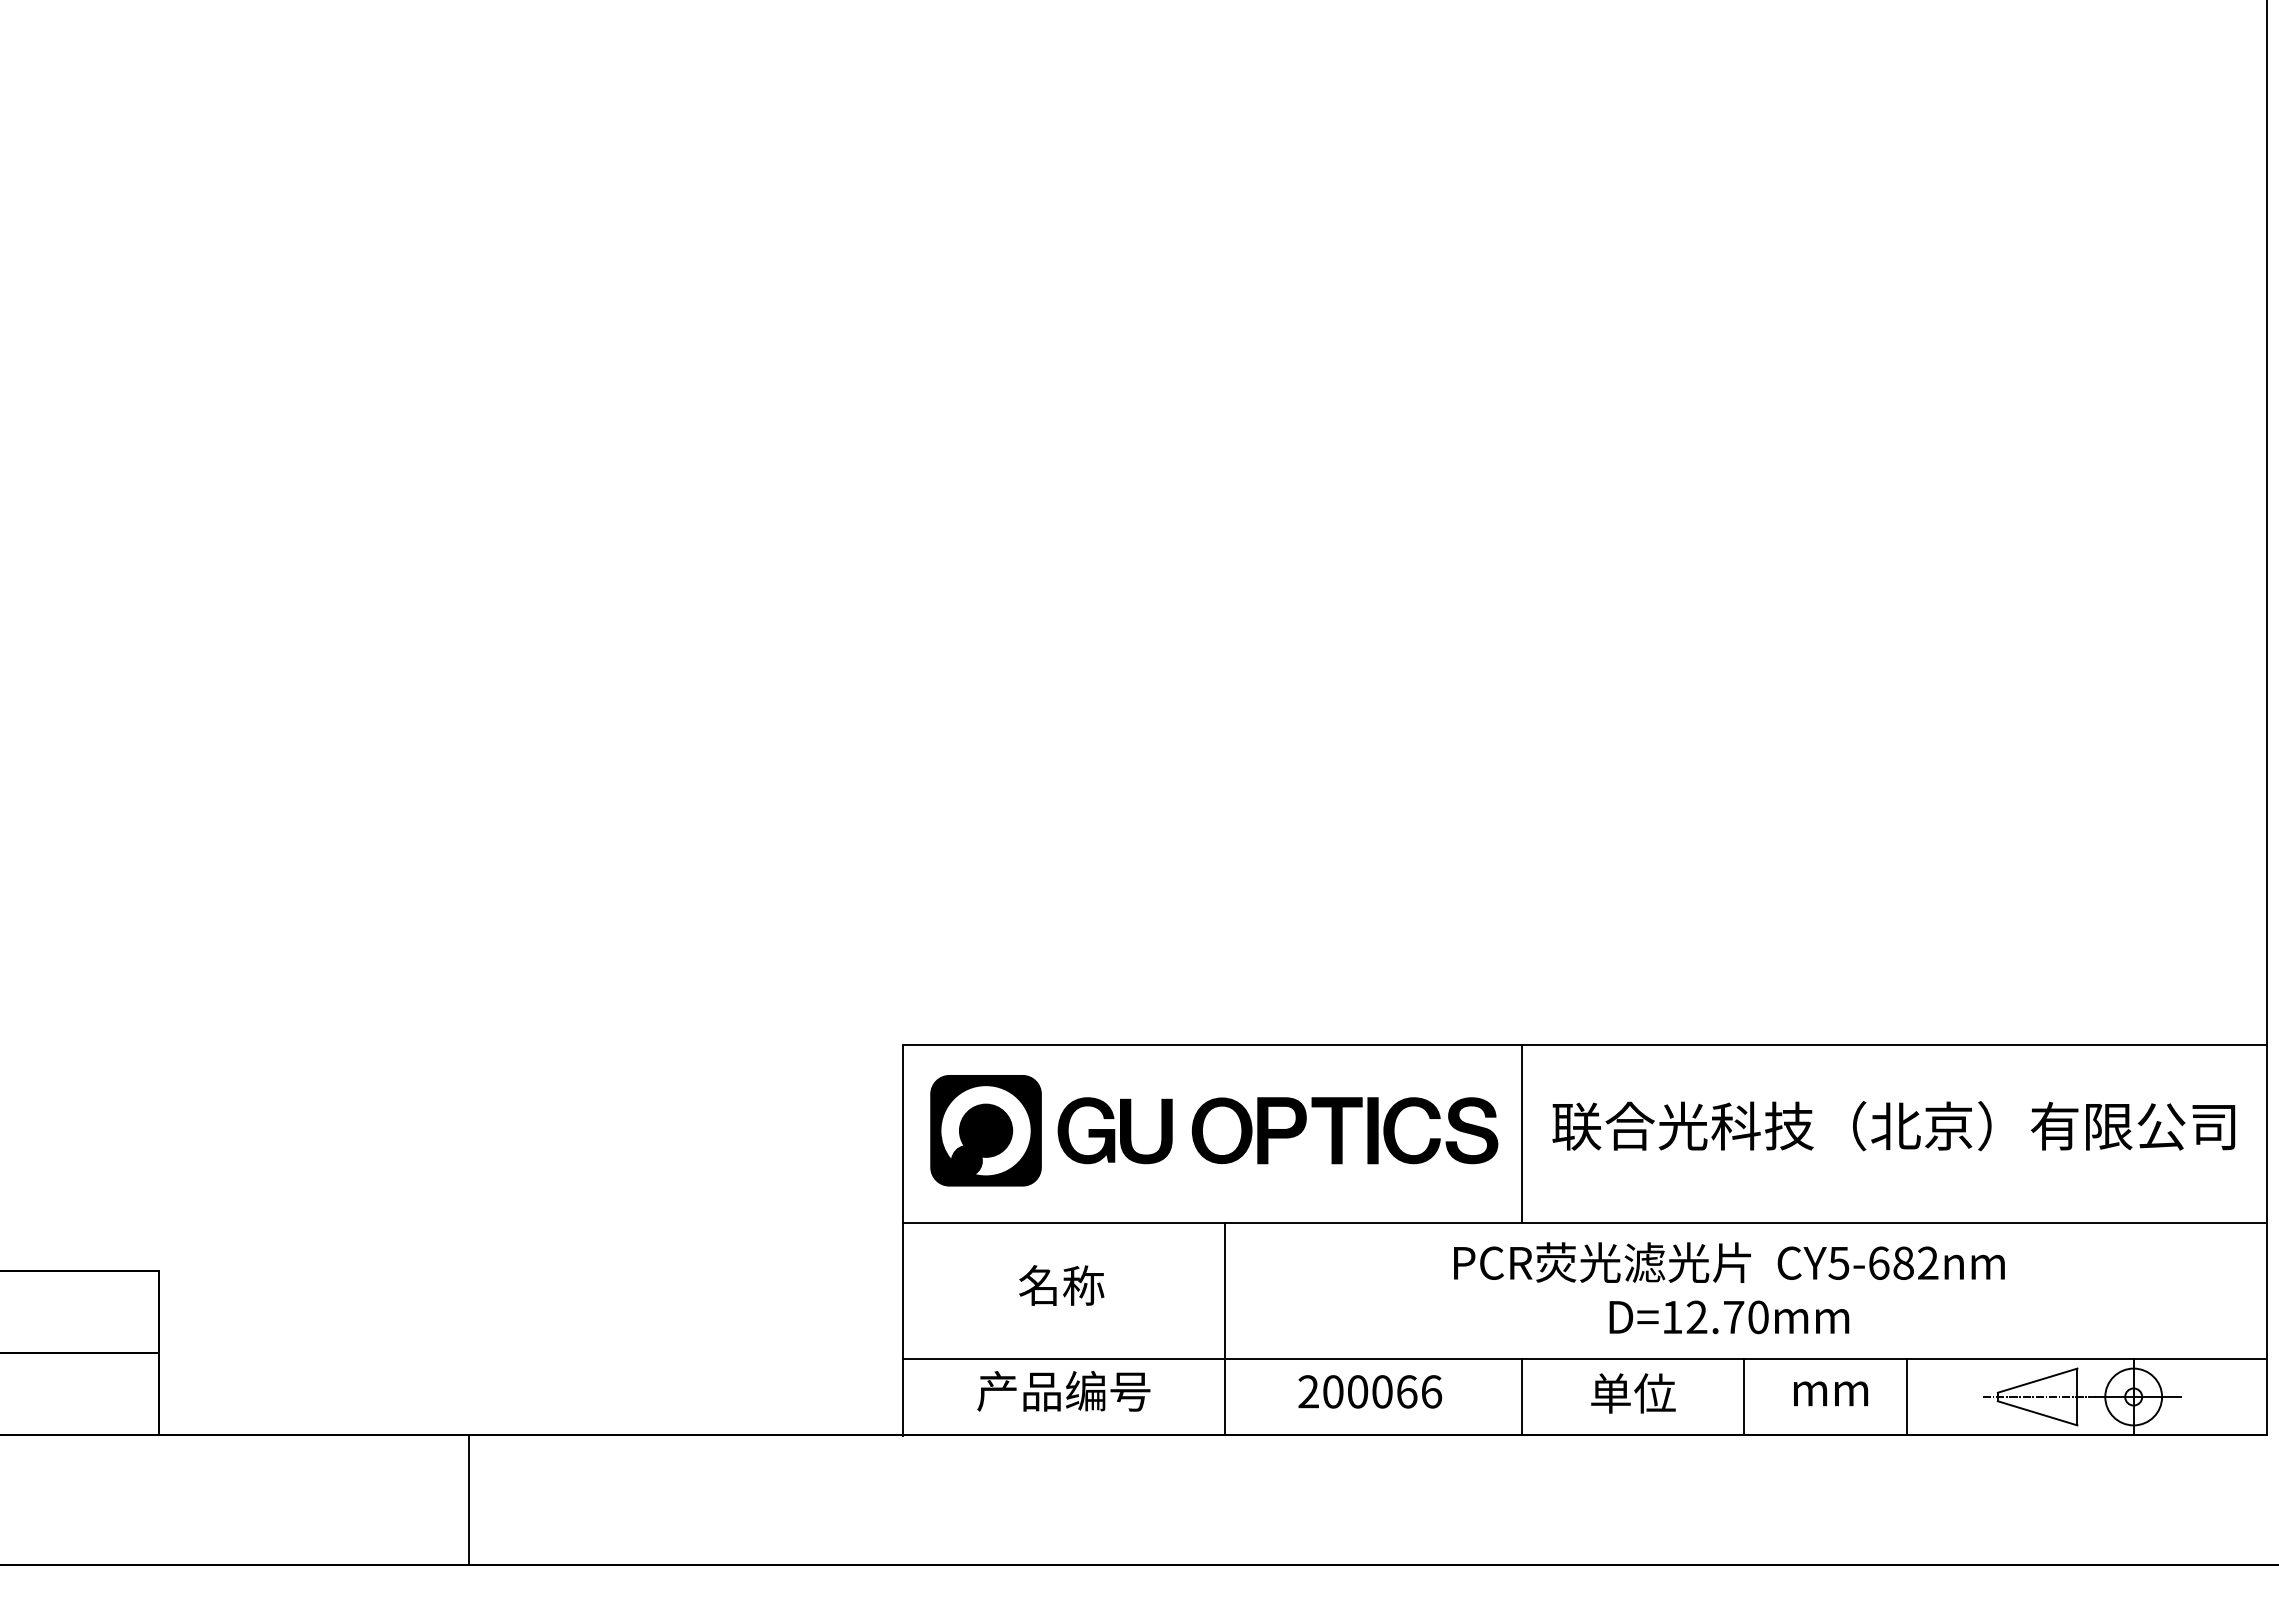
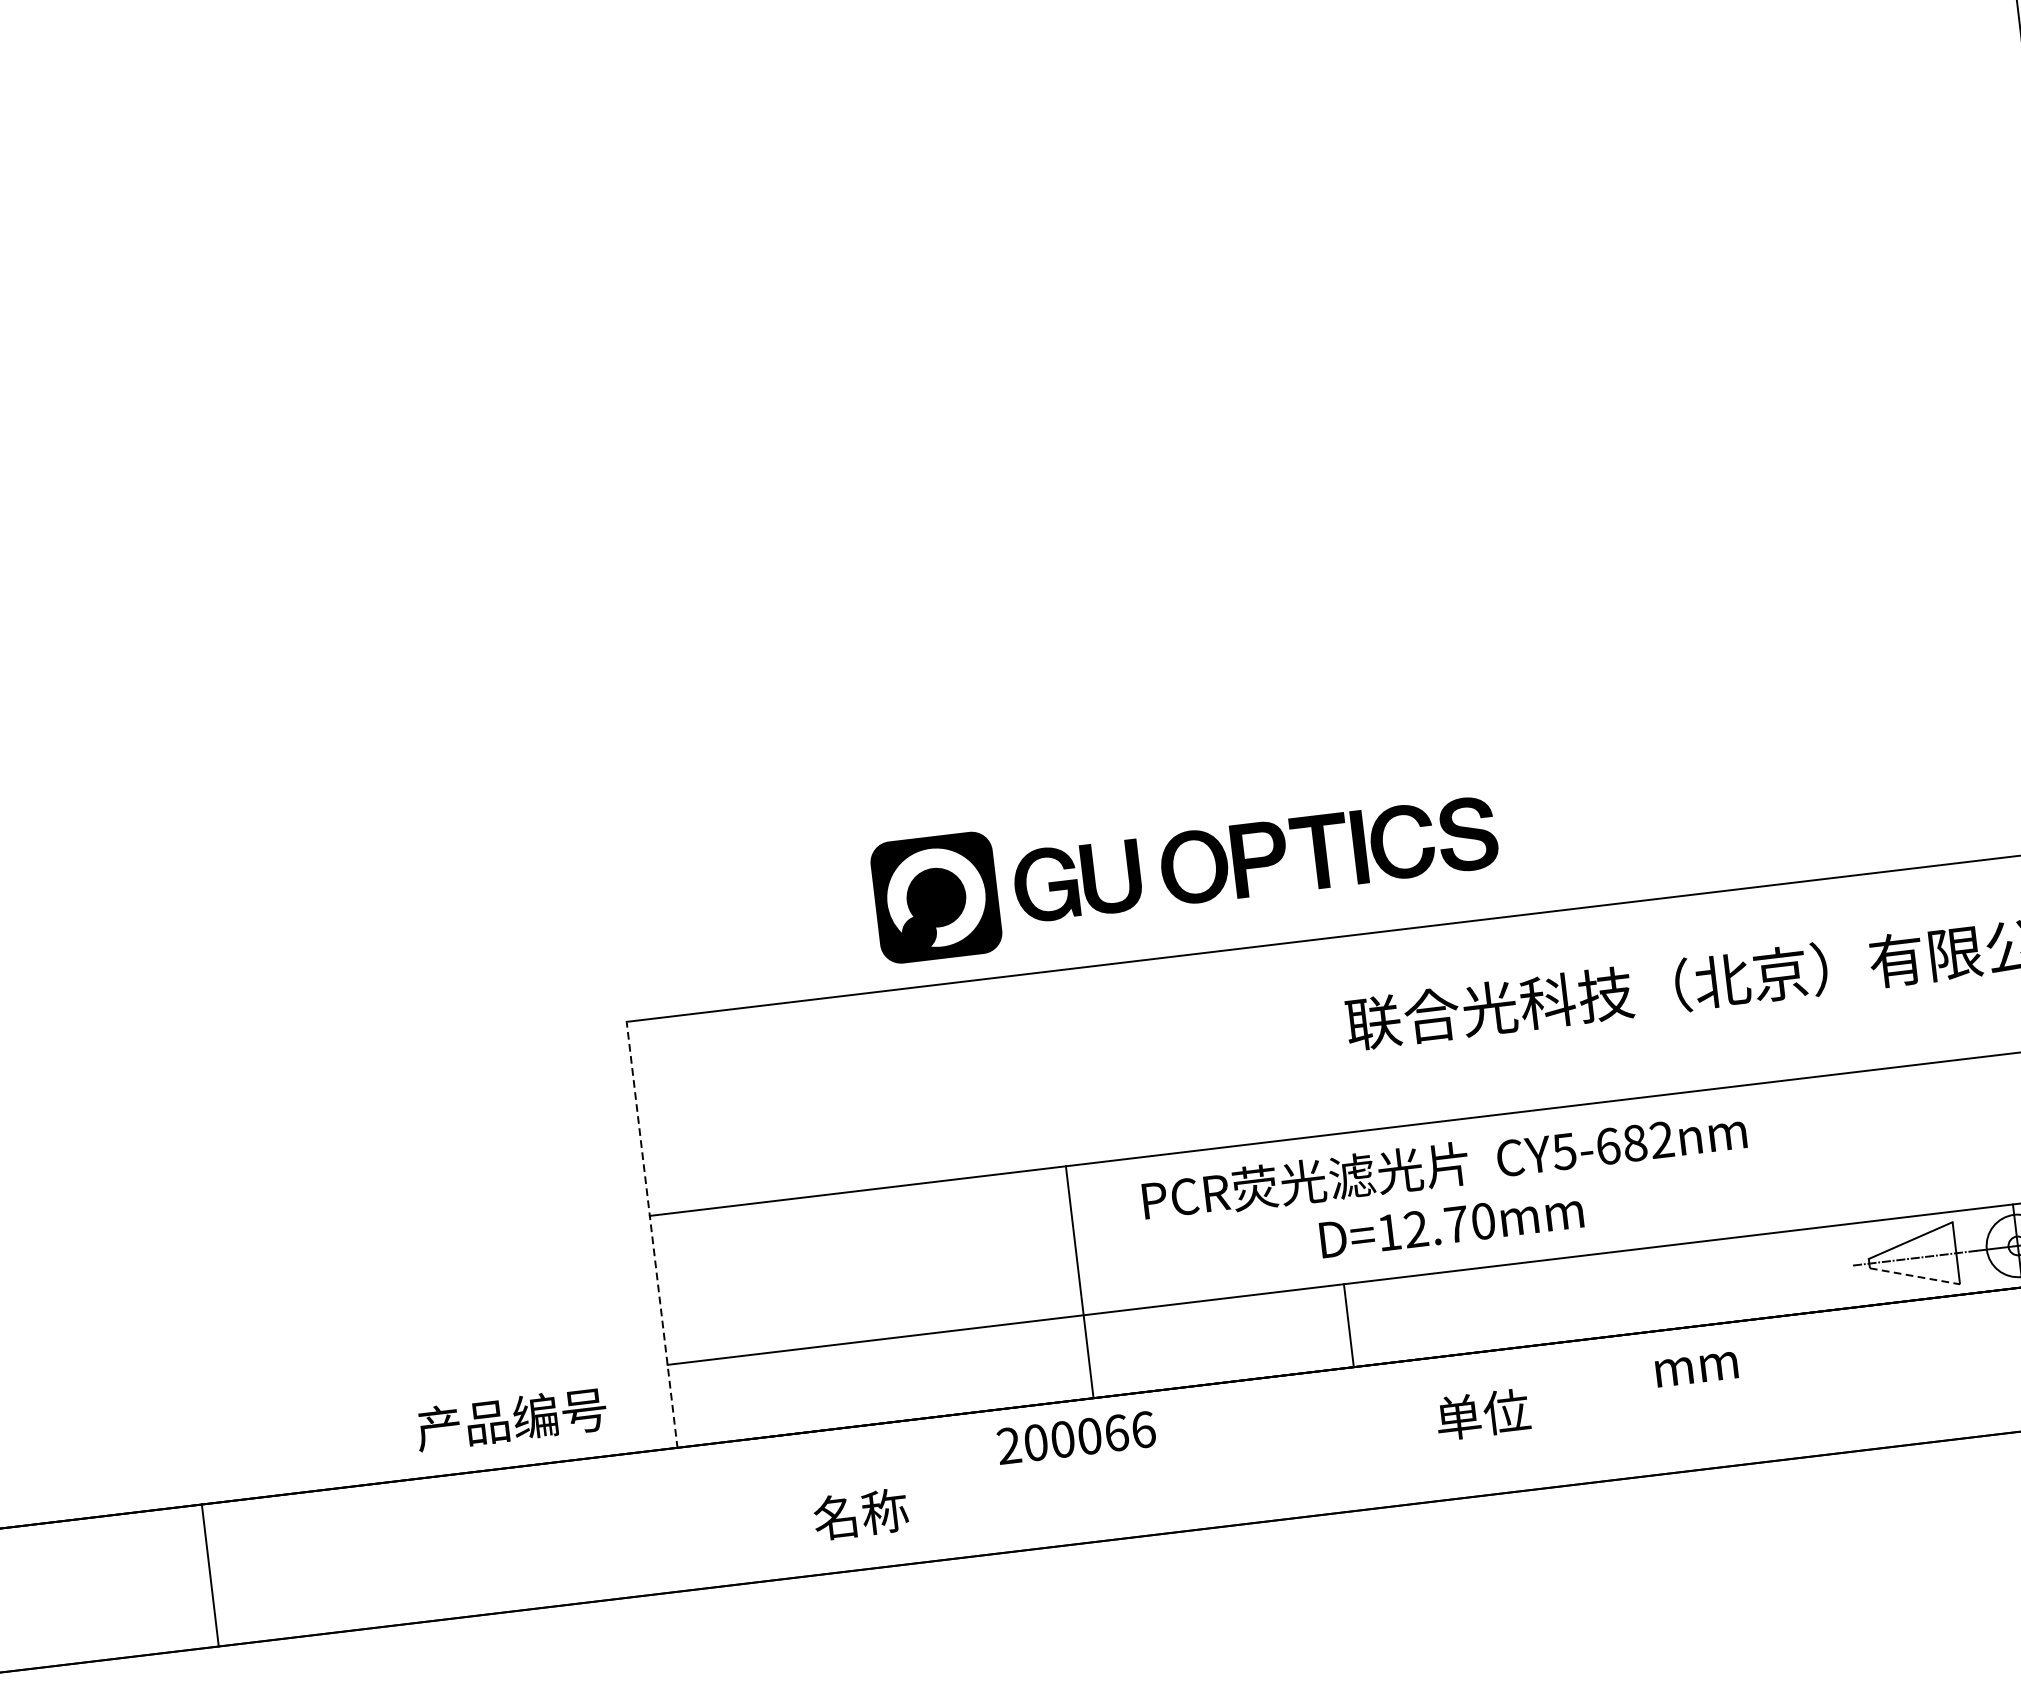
part: (1214, 1130) -> (1186, 867), moved
line: (1521, 1133) -> (1314, 1037), removed
line: (903, 1240) -> (652, 1235), solid -> dashed
text: (1061, 1285) -> (860, 1514), moved
text: (1729, 1288) -> (1448, 1193), moved
line: (1224, 1328) -> (1079, 1281), moved
text: (1063, 1390) -> (511, 1418), moved
text: (1370, 1391) -> (1076, 1437), moved
text: (1633, 1393) -> (1483, 1414), moved
text: (1830, 1393) -> (1696, 1369), moved
line: (1743, 1396) -> (1591, 1296), removed
line: (1907, 1396) -> (1770, 1274), removed
line: (2037, 1413) -> (1914, 1276), solid -> dashed

